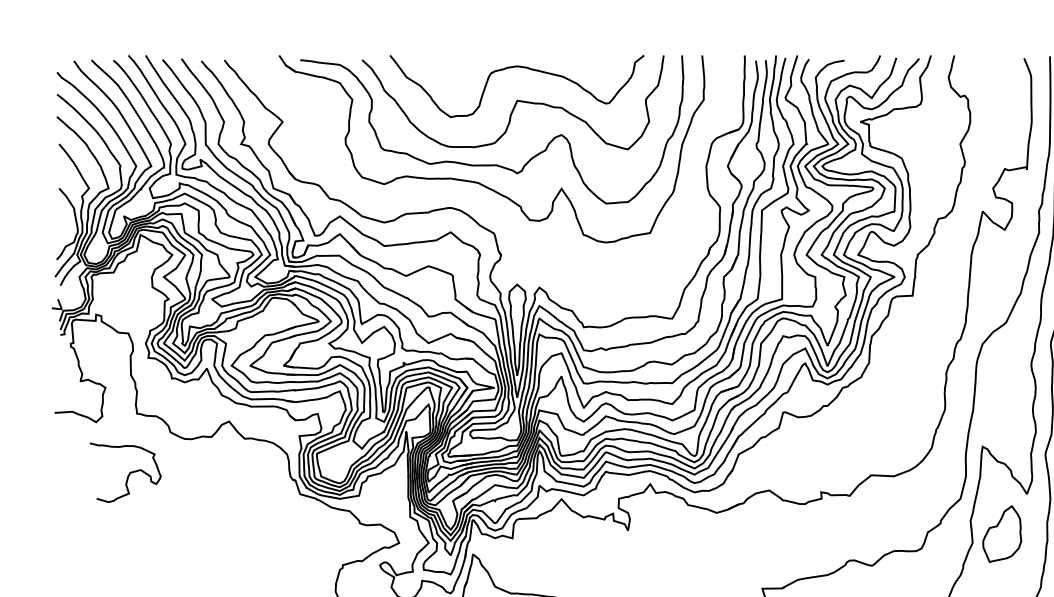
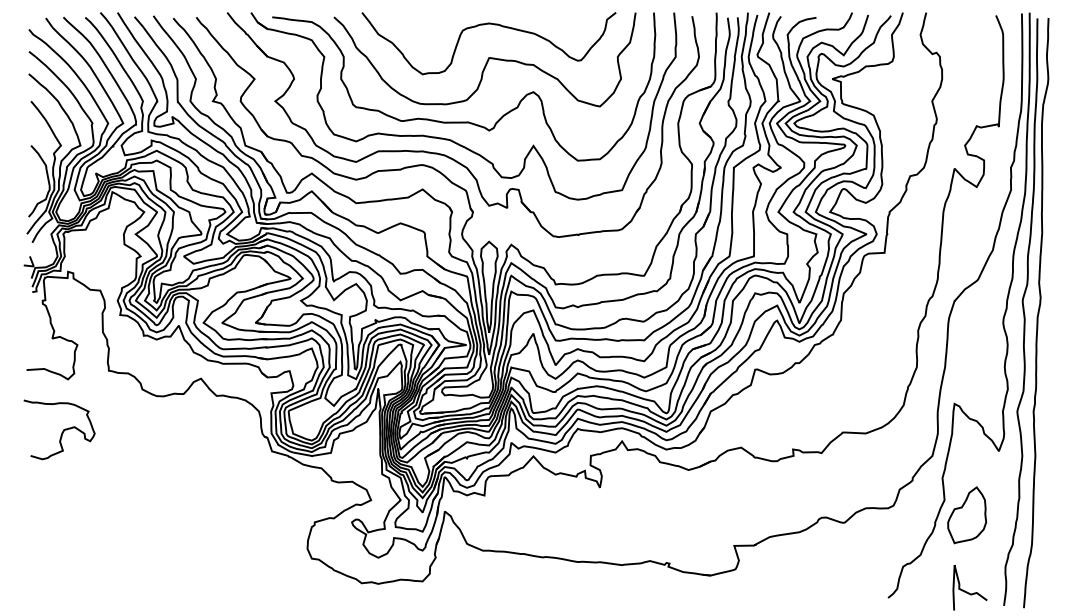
part: (475, 198) -> (447, 155), added
curve: (128, 474) -> (62, 431), moved
part: (1002, 534) -> (967, 515), moved

